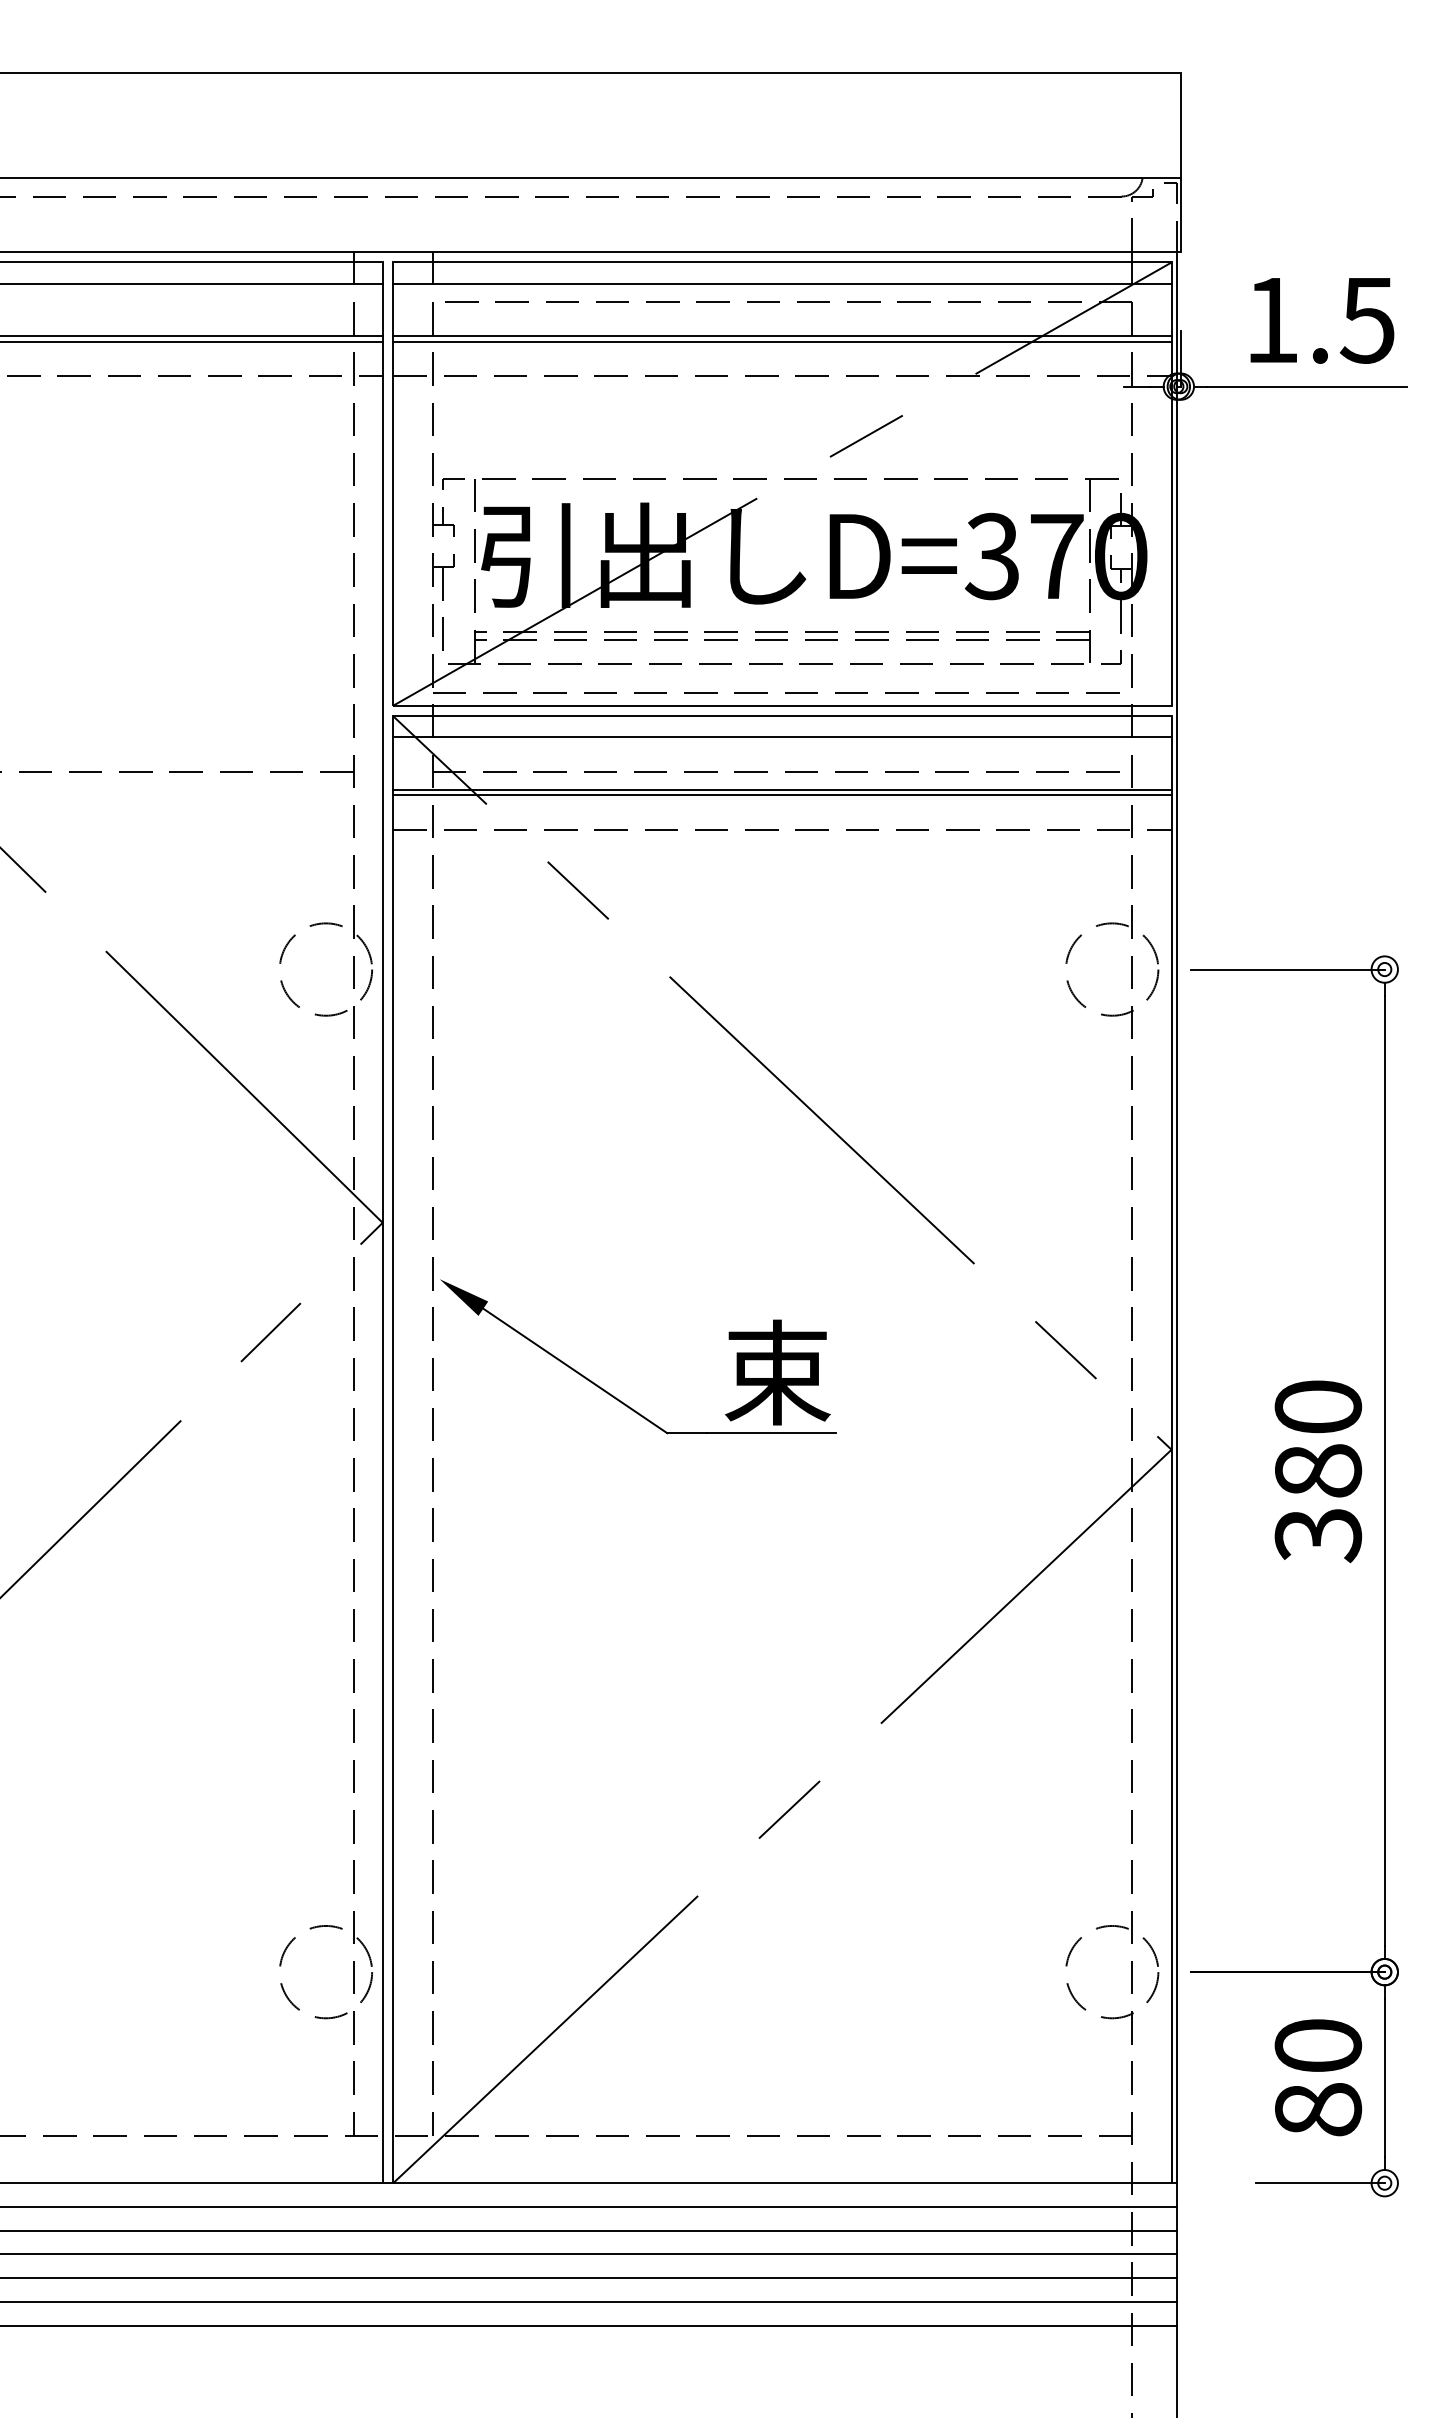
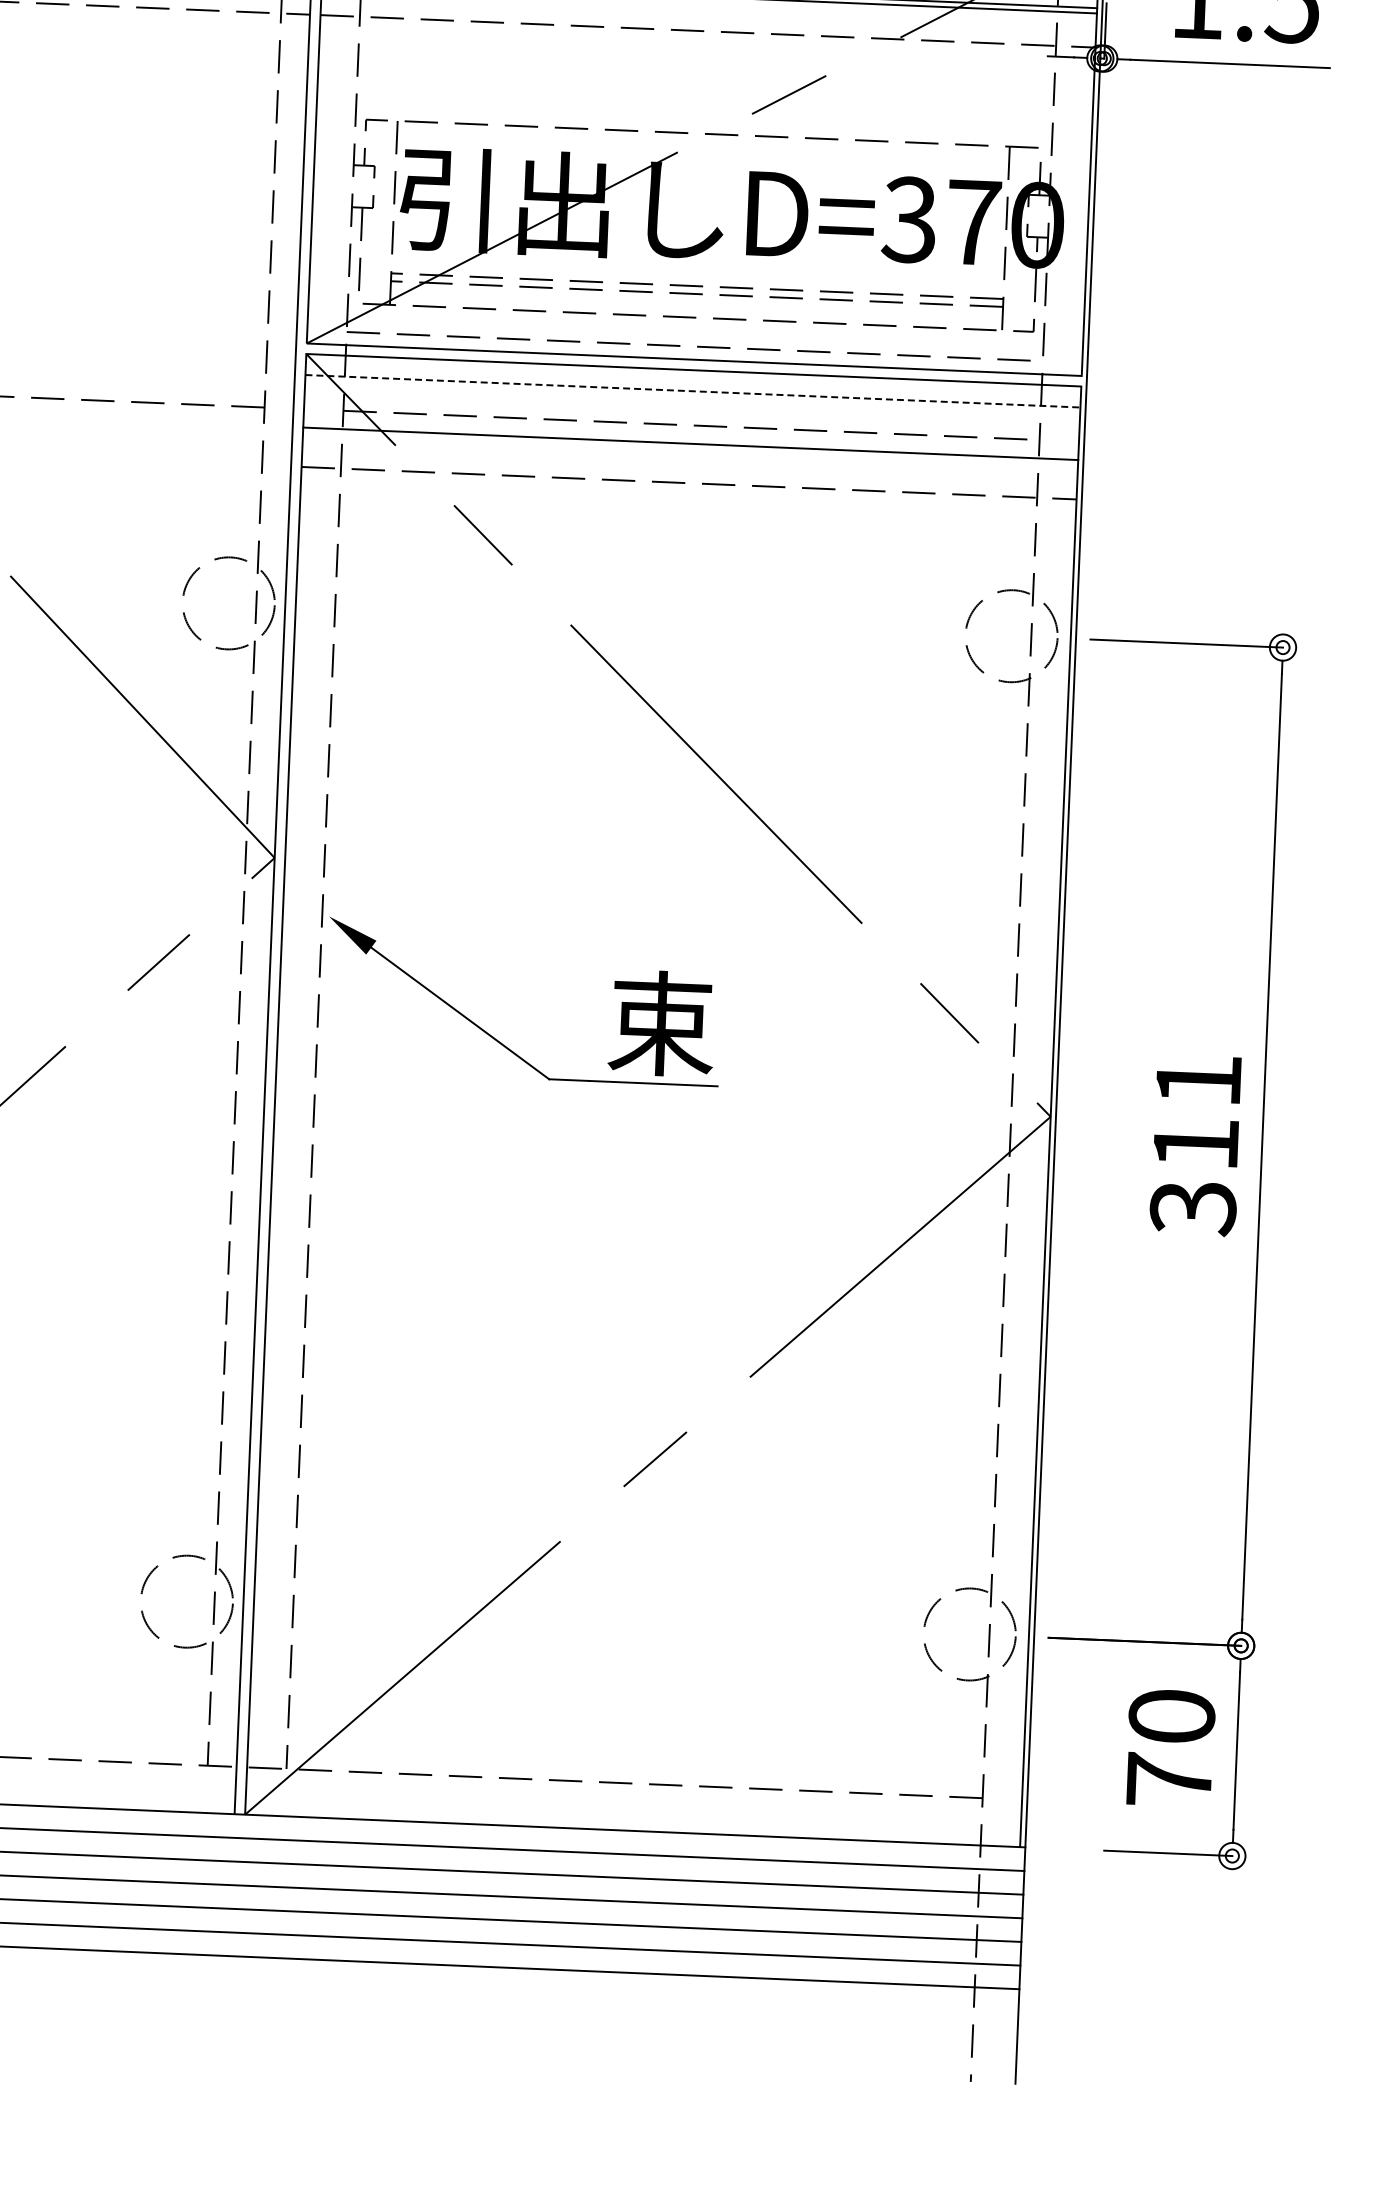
line: (782, 737) -> (693, 391), solid -> dashed
line: (782, 795) -> (690, 449), removed
text: (1318, 1438) -> (1197, 1111), 380 -> 311
text: (1318, 2109) -> (1169, 1779), 80 -> 70

